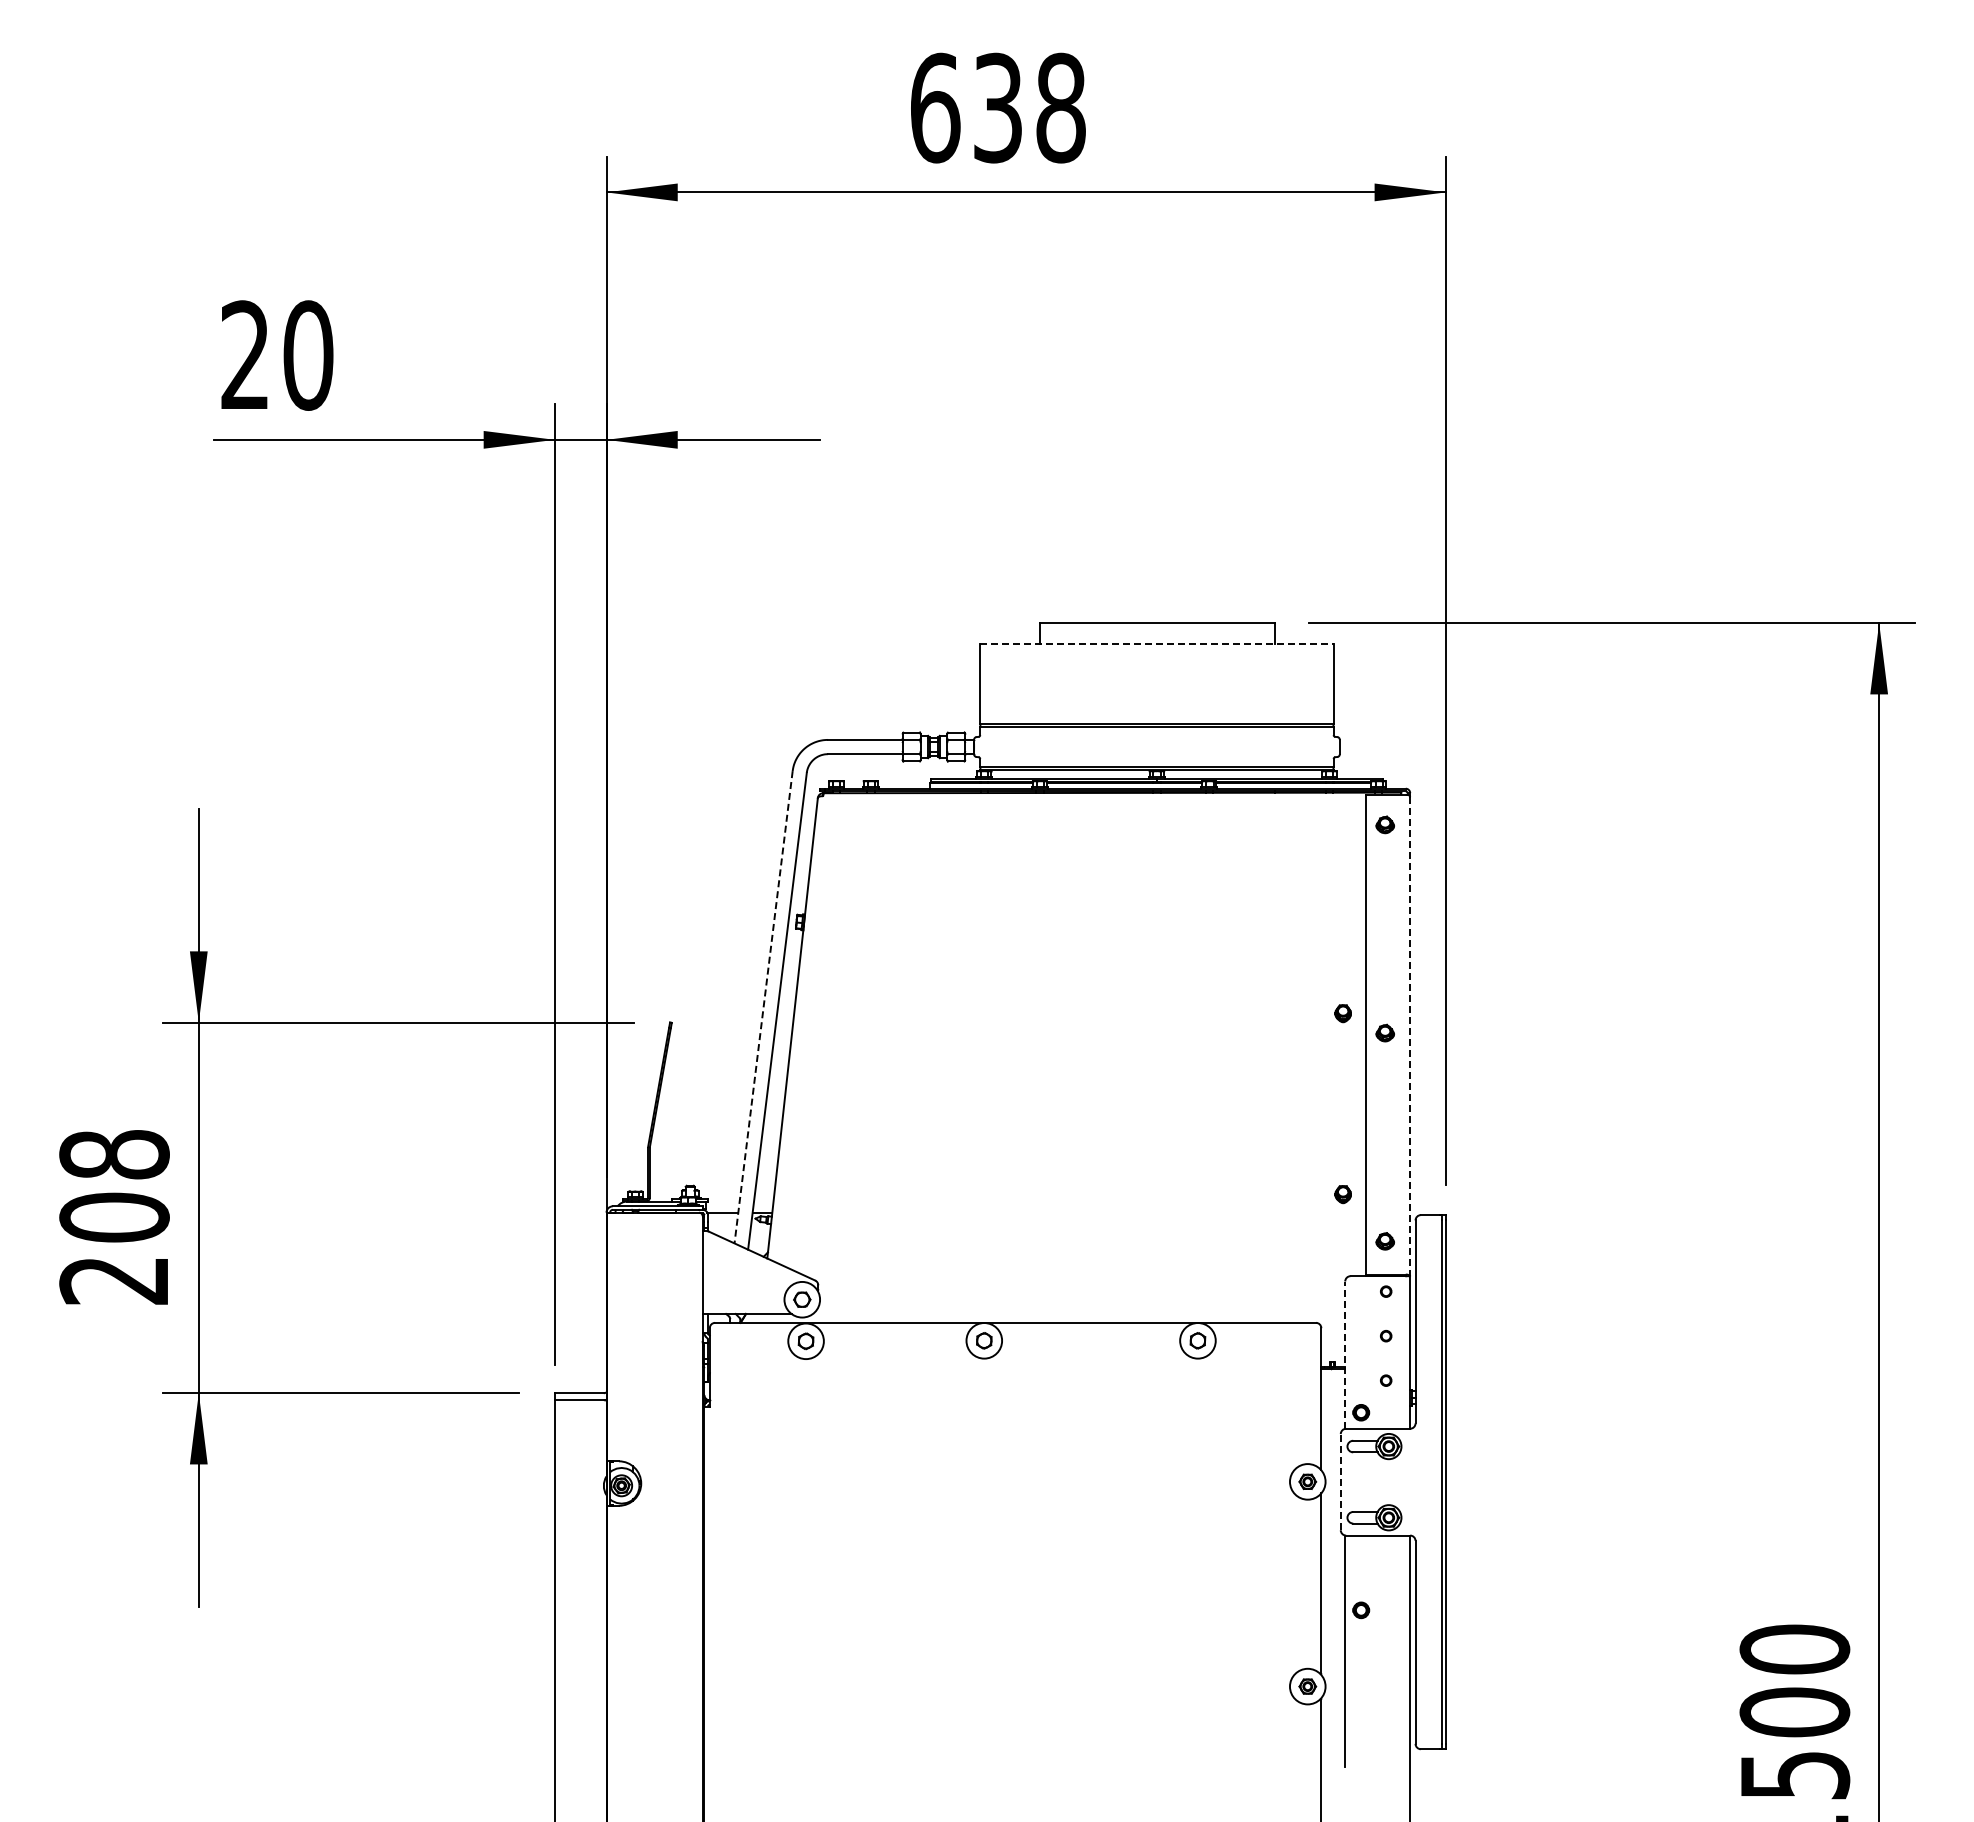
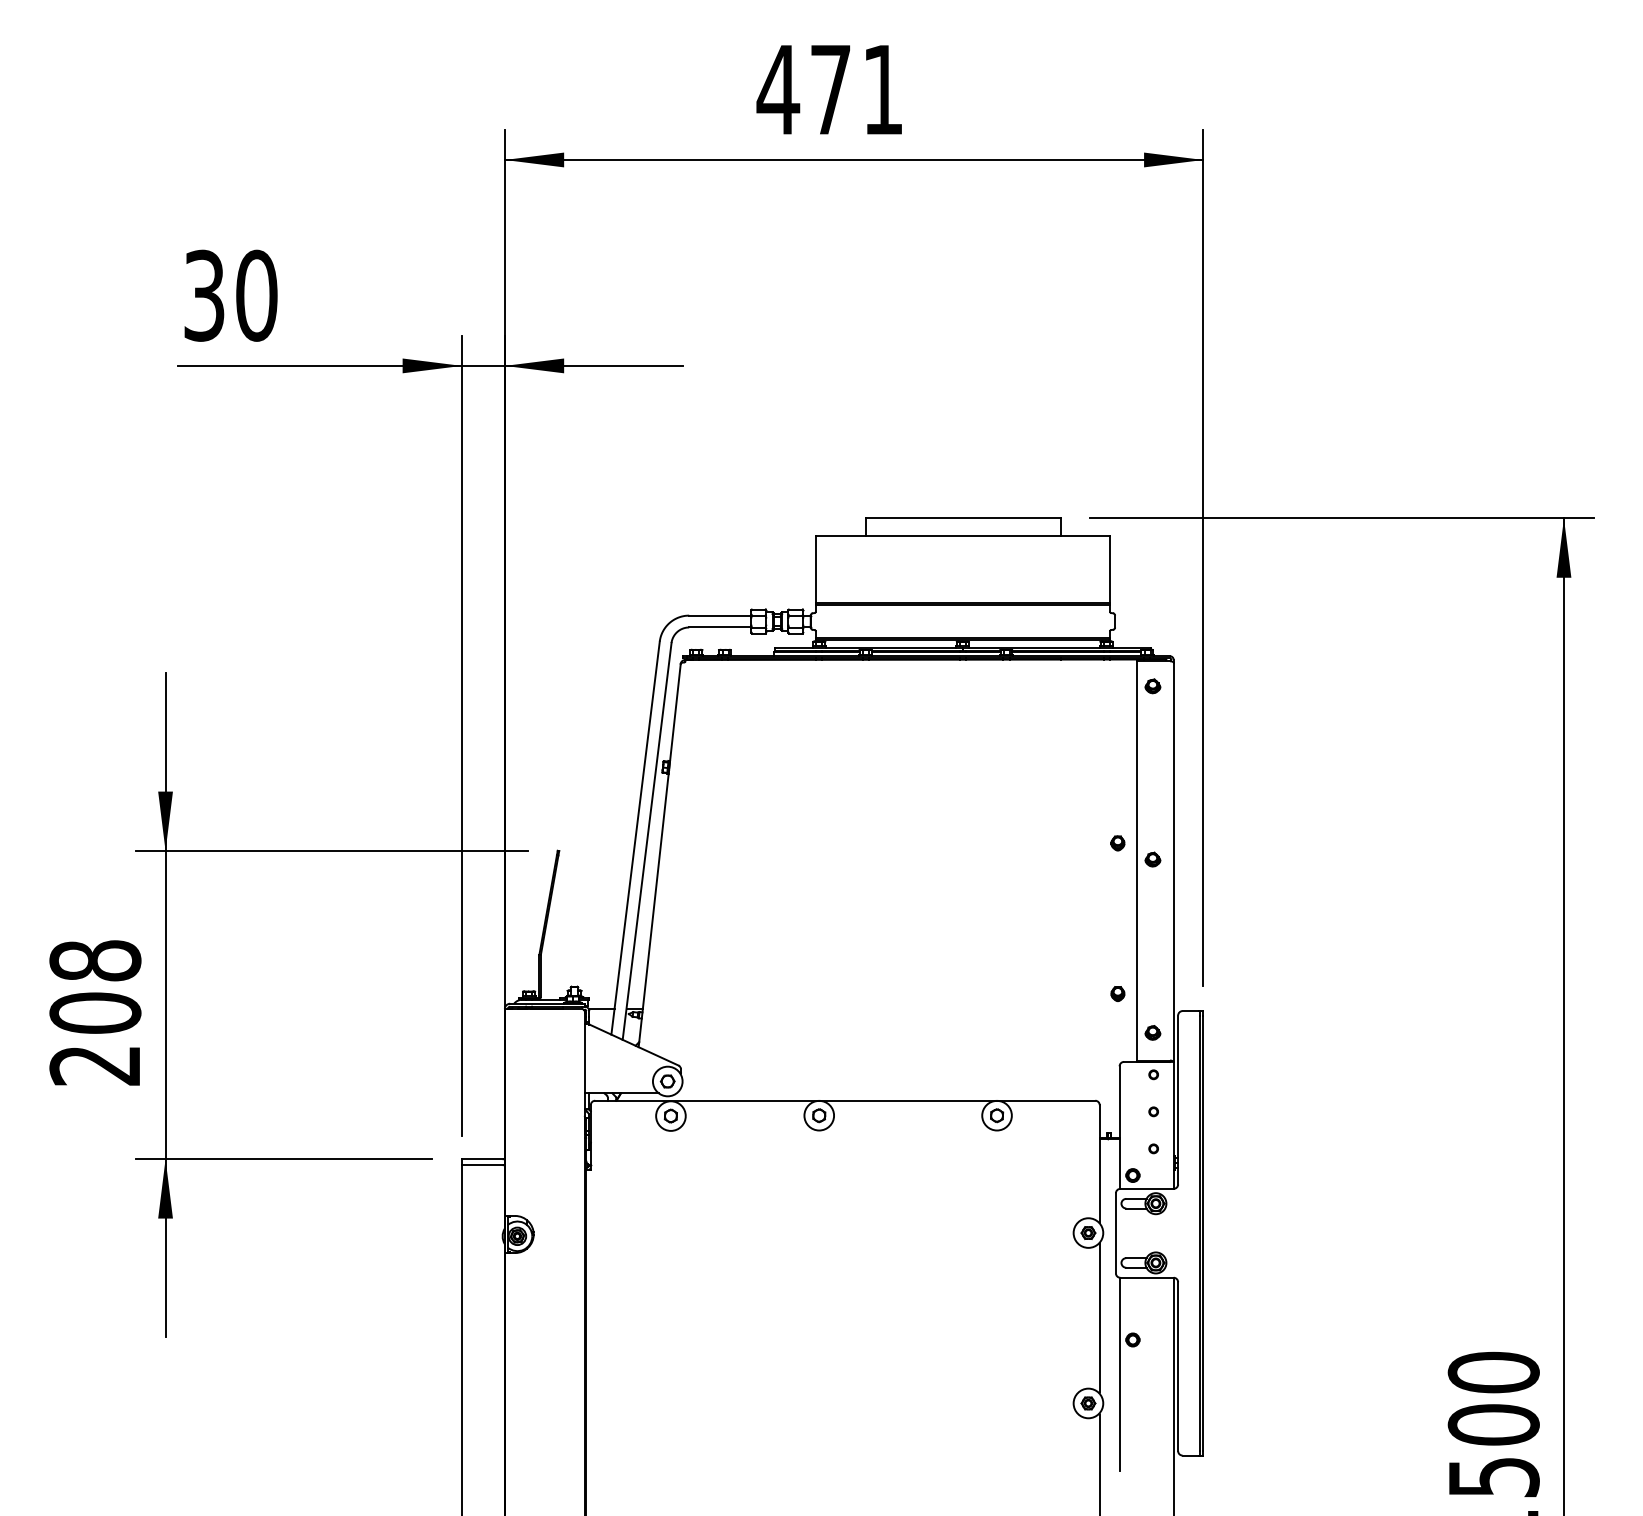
text: (996, 107) -> (829, 89), 638 -> 471
text: (245, 355) -> (204, 295), 20 -> 30
line: (1156, 643) -> (962, 535), dashed -> solid
line: (763, 1007) -> (635, 838), dashed -> solid
line: (1410, 1036) -> (1173, 862), dashed -> solid
line: (1345, 1355) -> (1119, 1127), dashed -> solid
line: (1340, 1481) -> (1115, 1232), dashed -> solid

